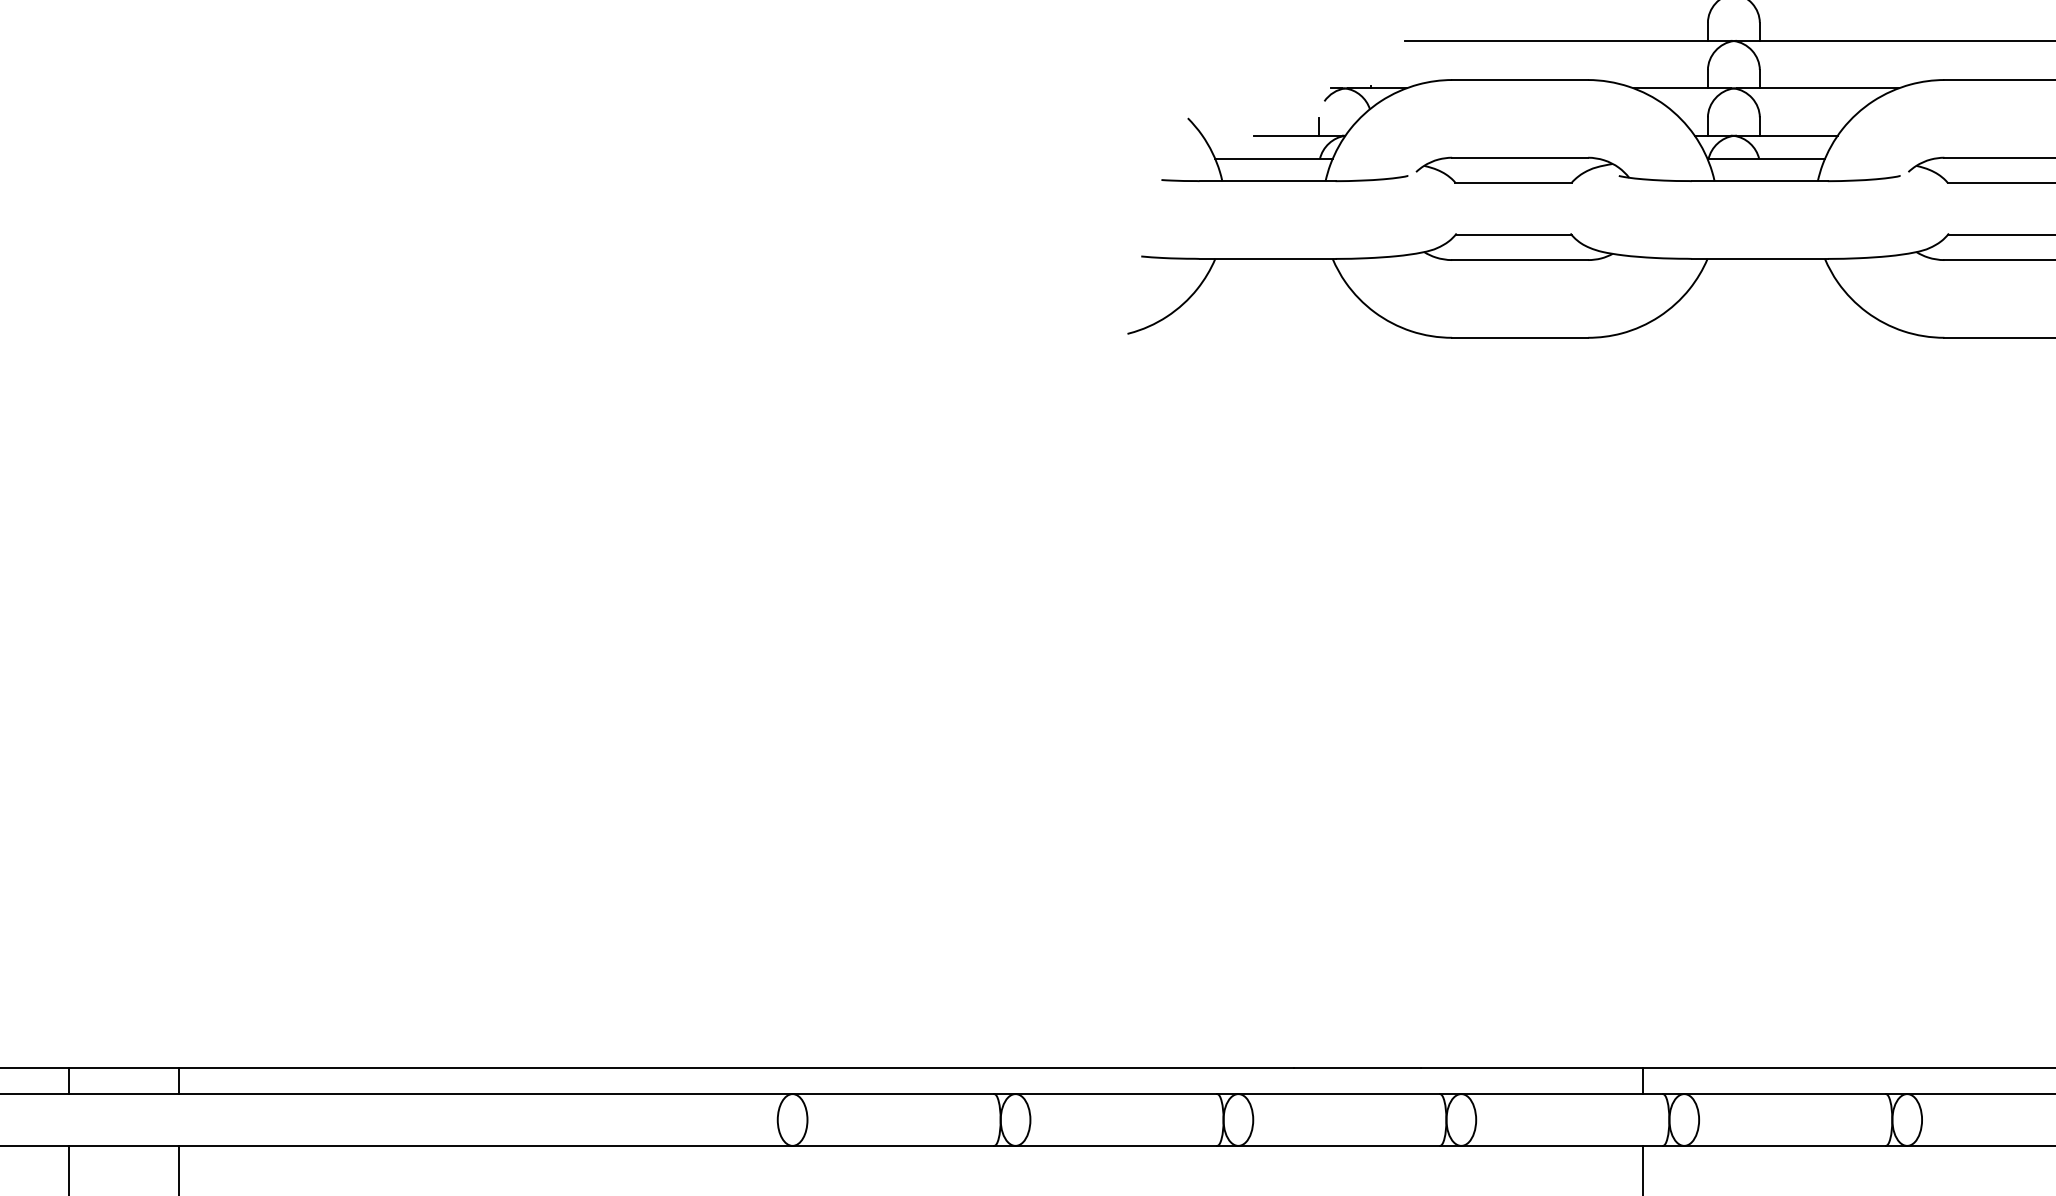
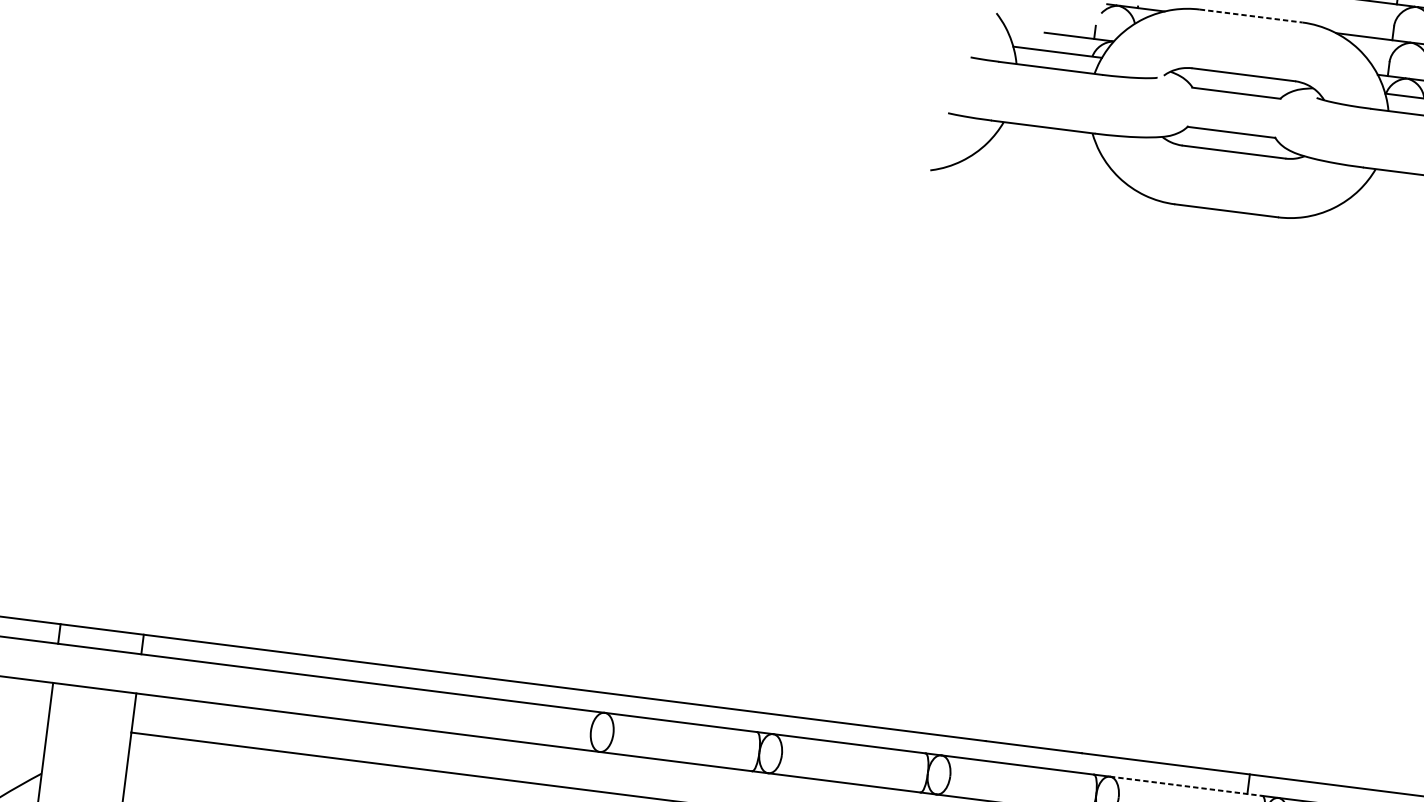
line: (1520, 80) -> (1251, 16), solid -> dashed
line: (1562, 1094) -> (1186, 786), solid -> dashed

